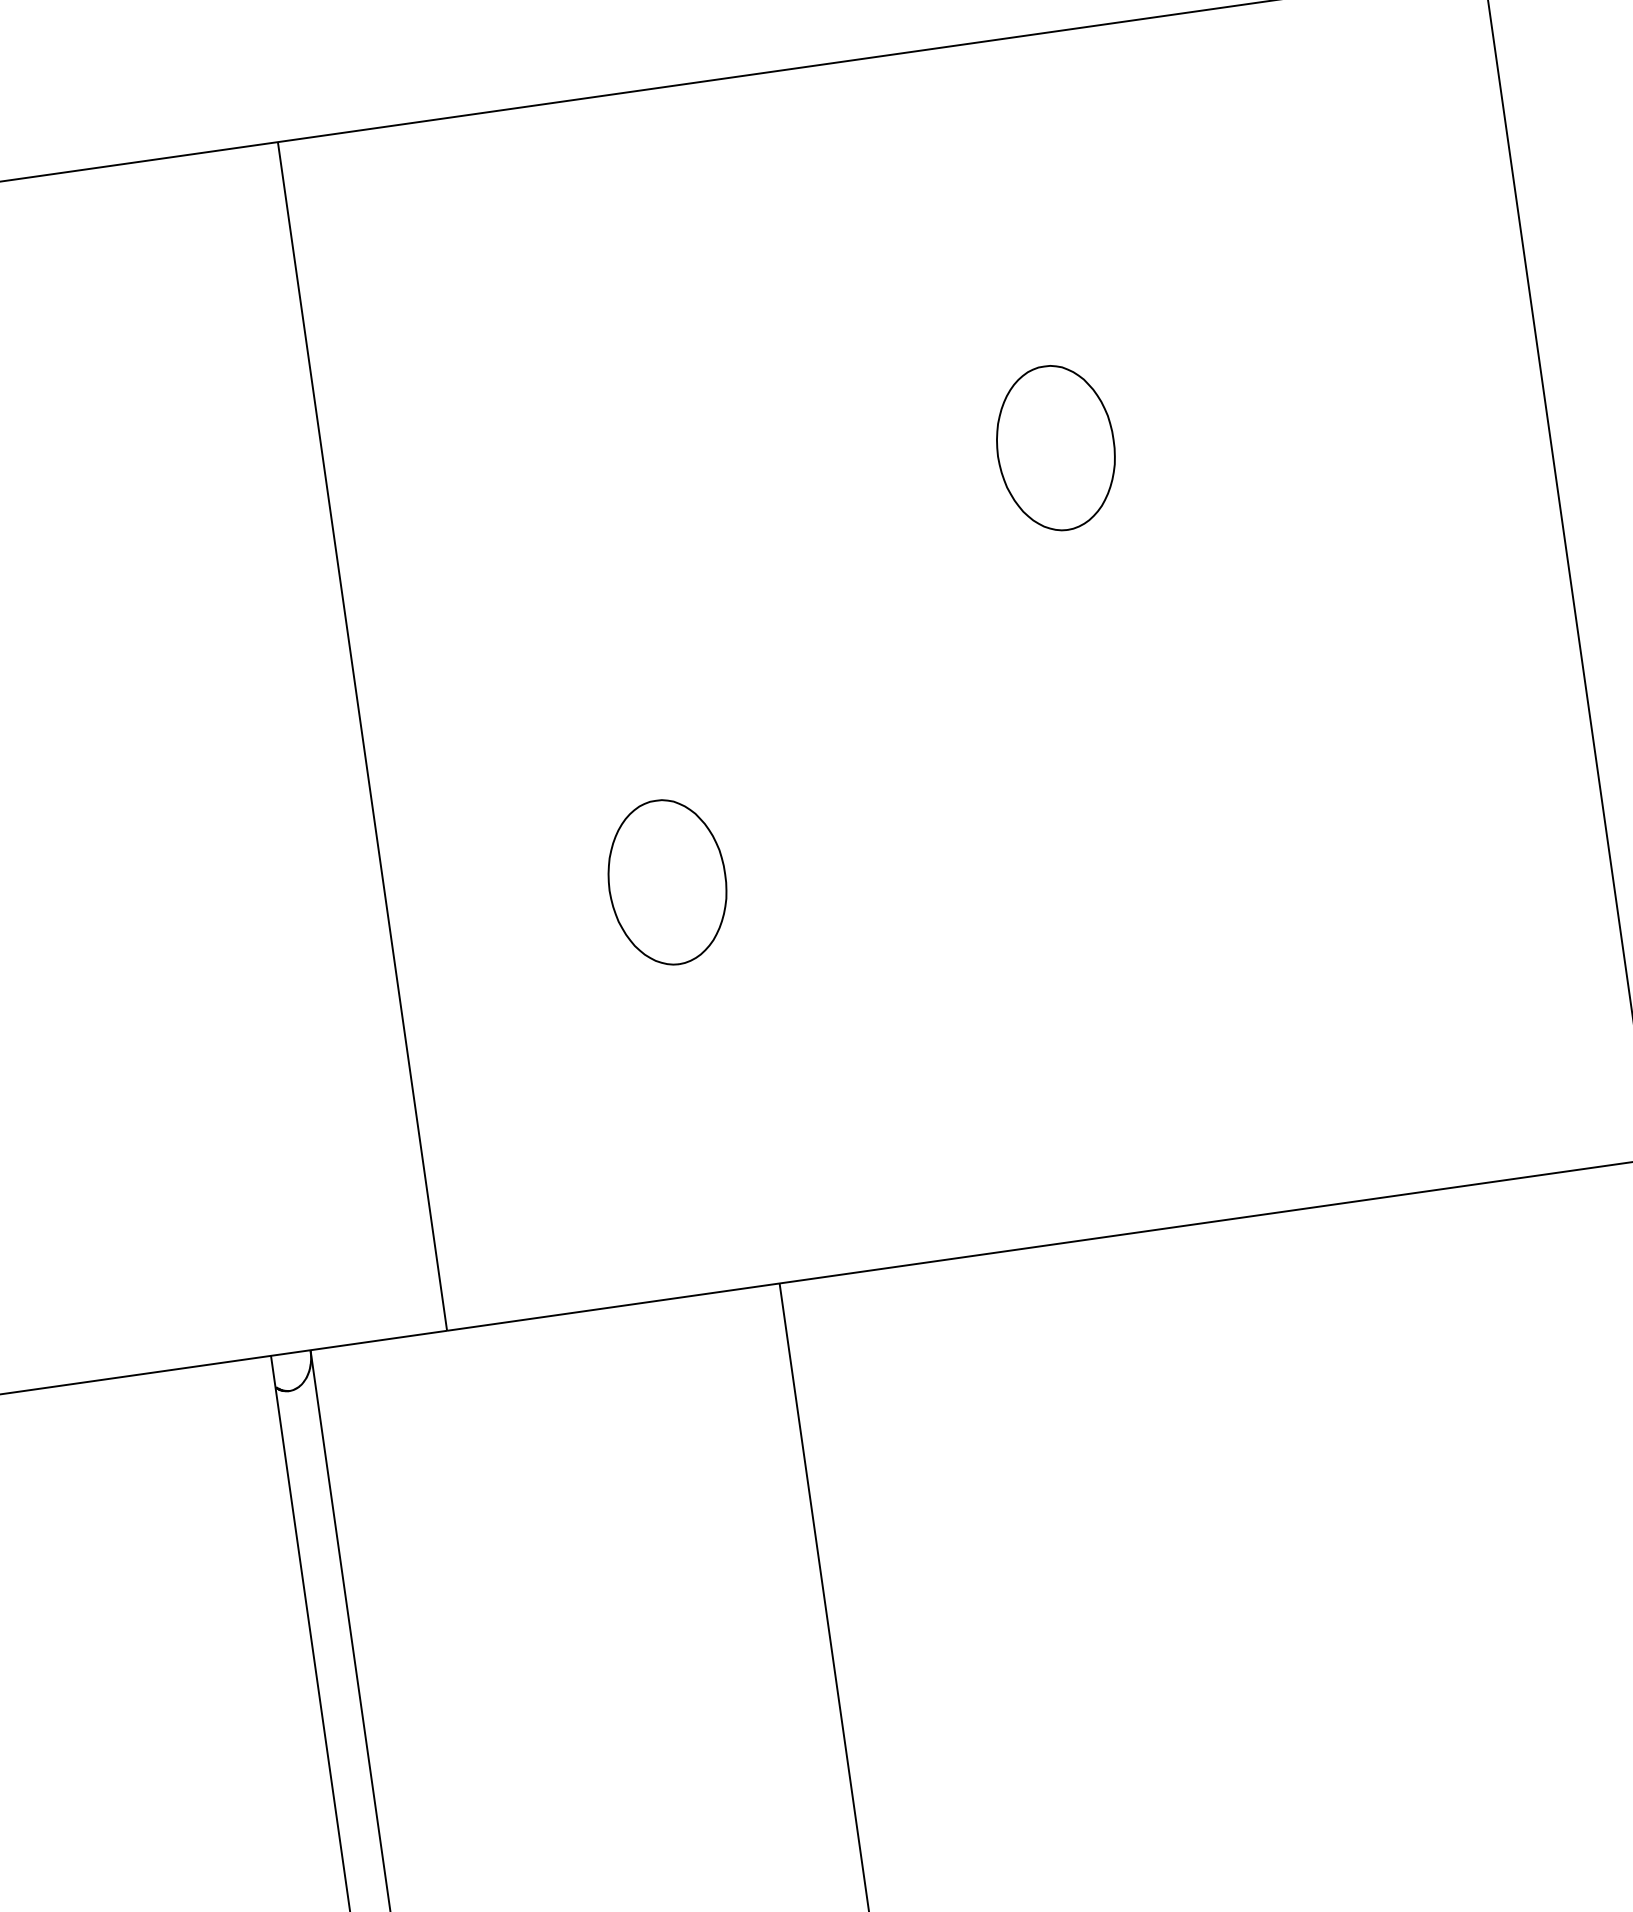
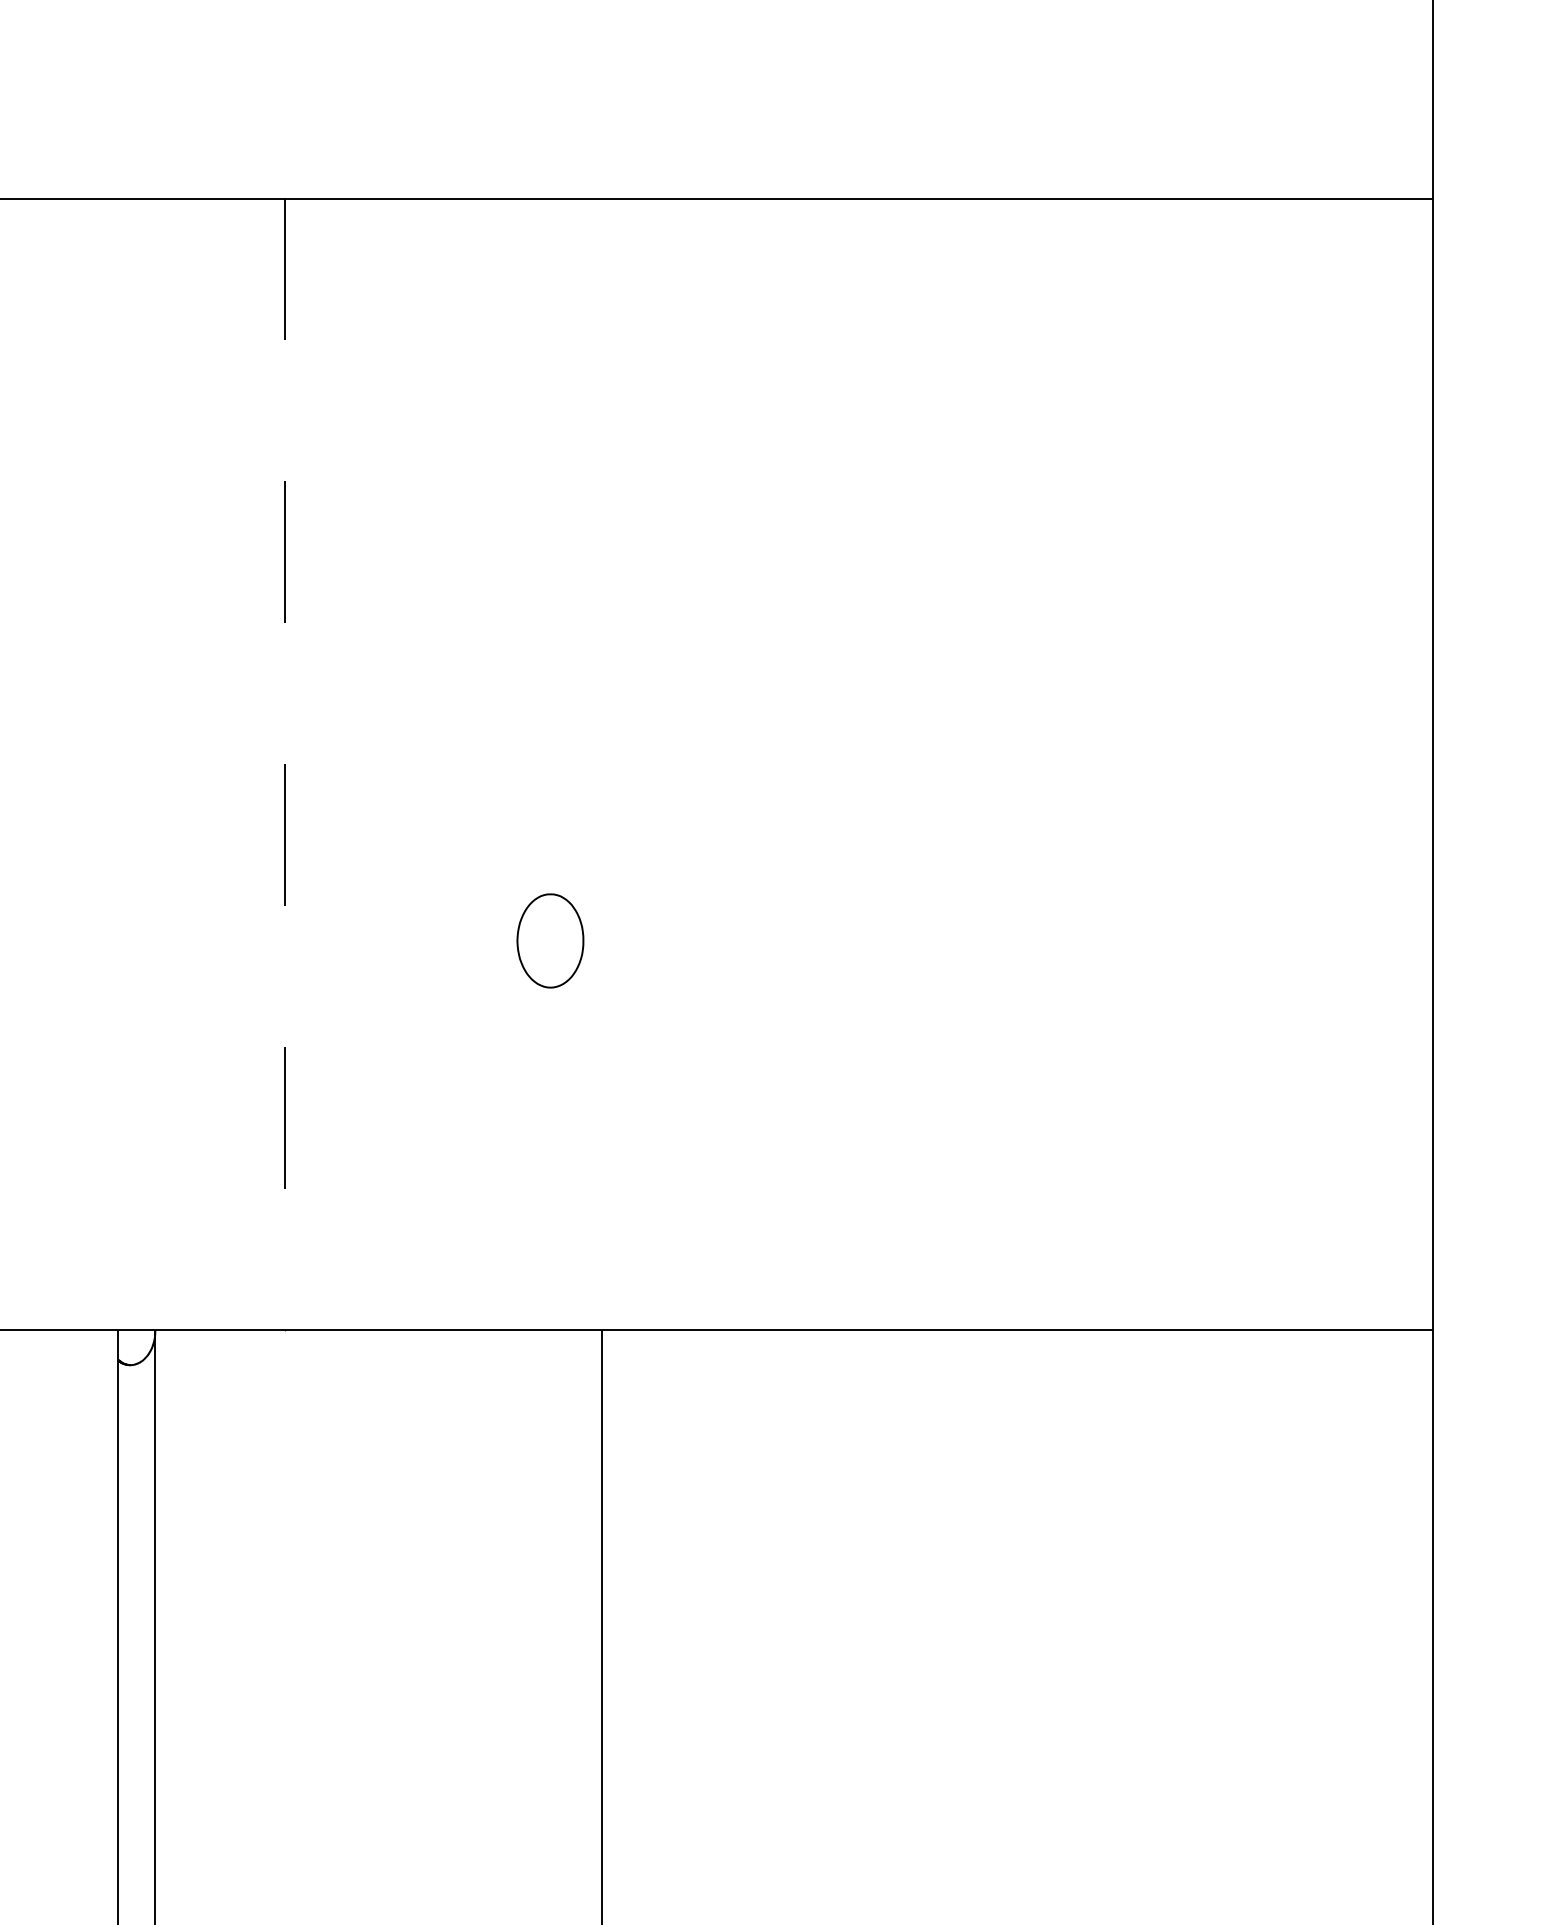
part: (1055, 448) -> (970, 587), removed
line: (362, 736) -> (285, 764), solid -> dashed
part: (667, 881) -> (550, 940), size x0.6

